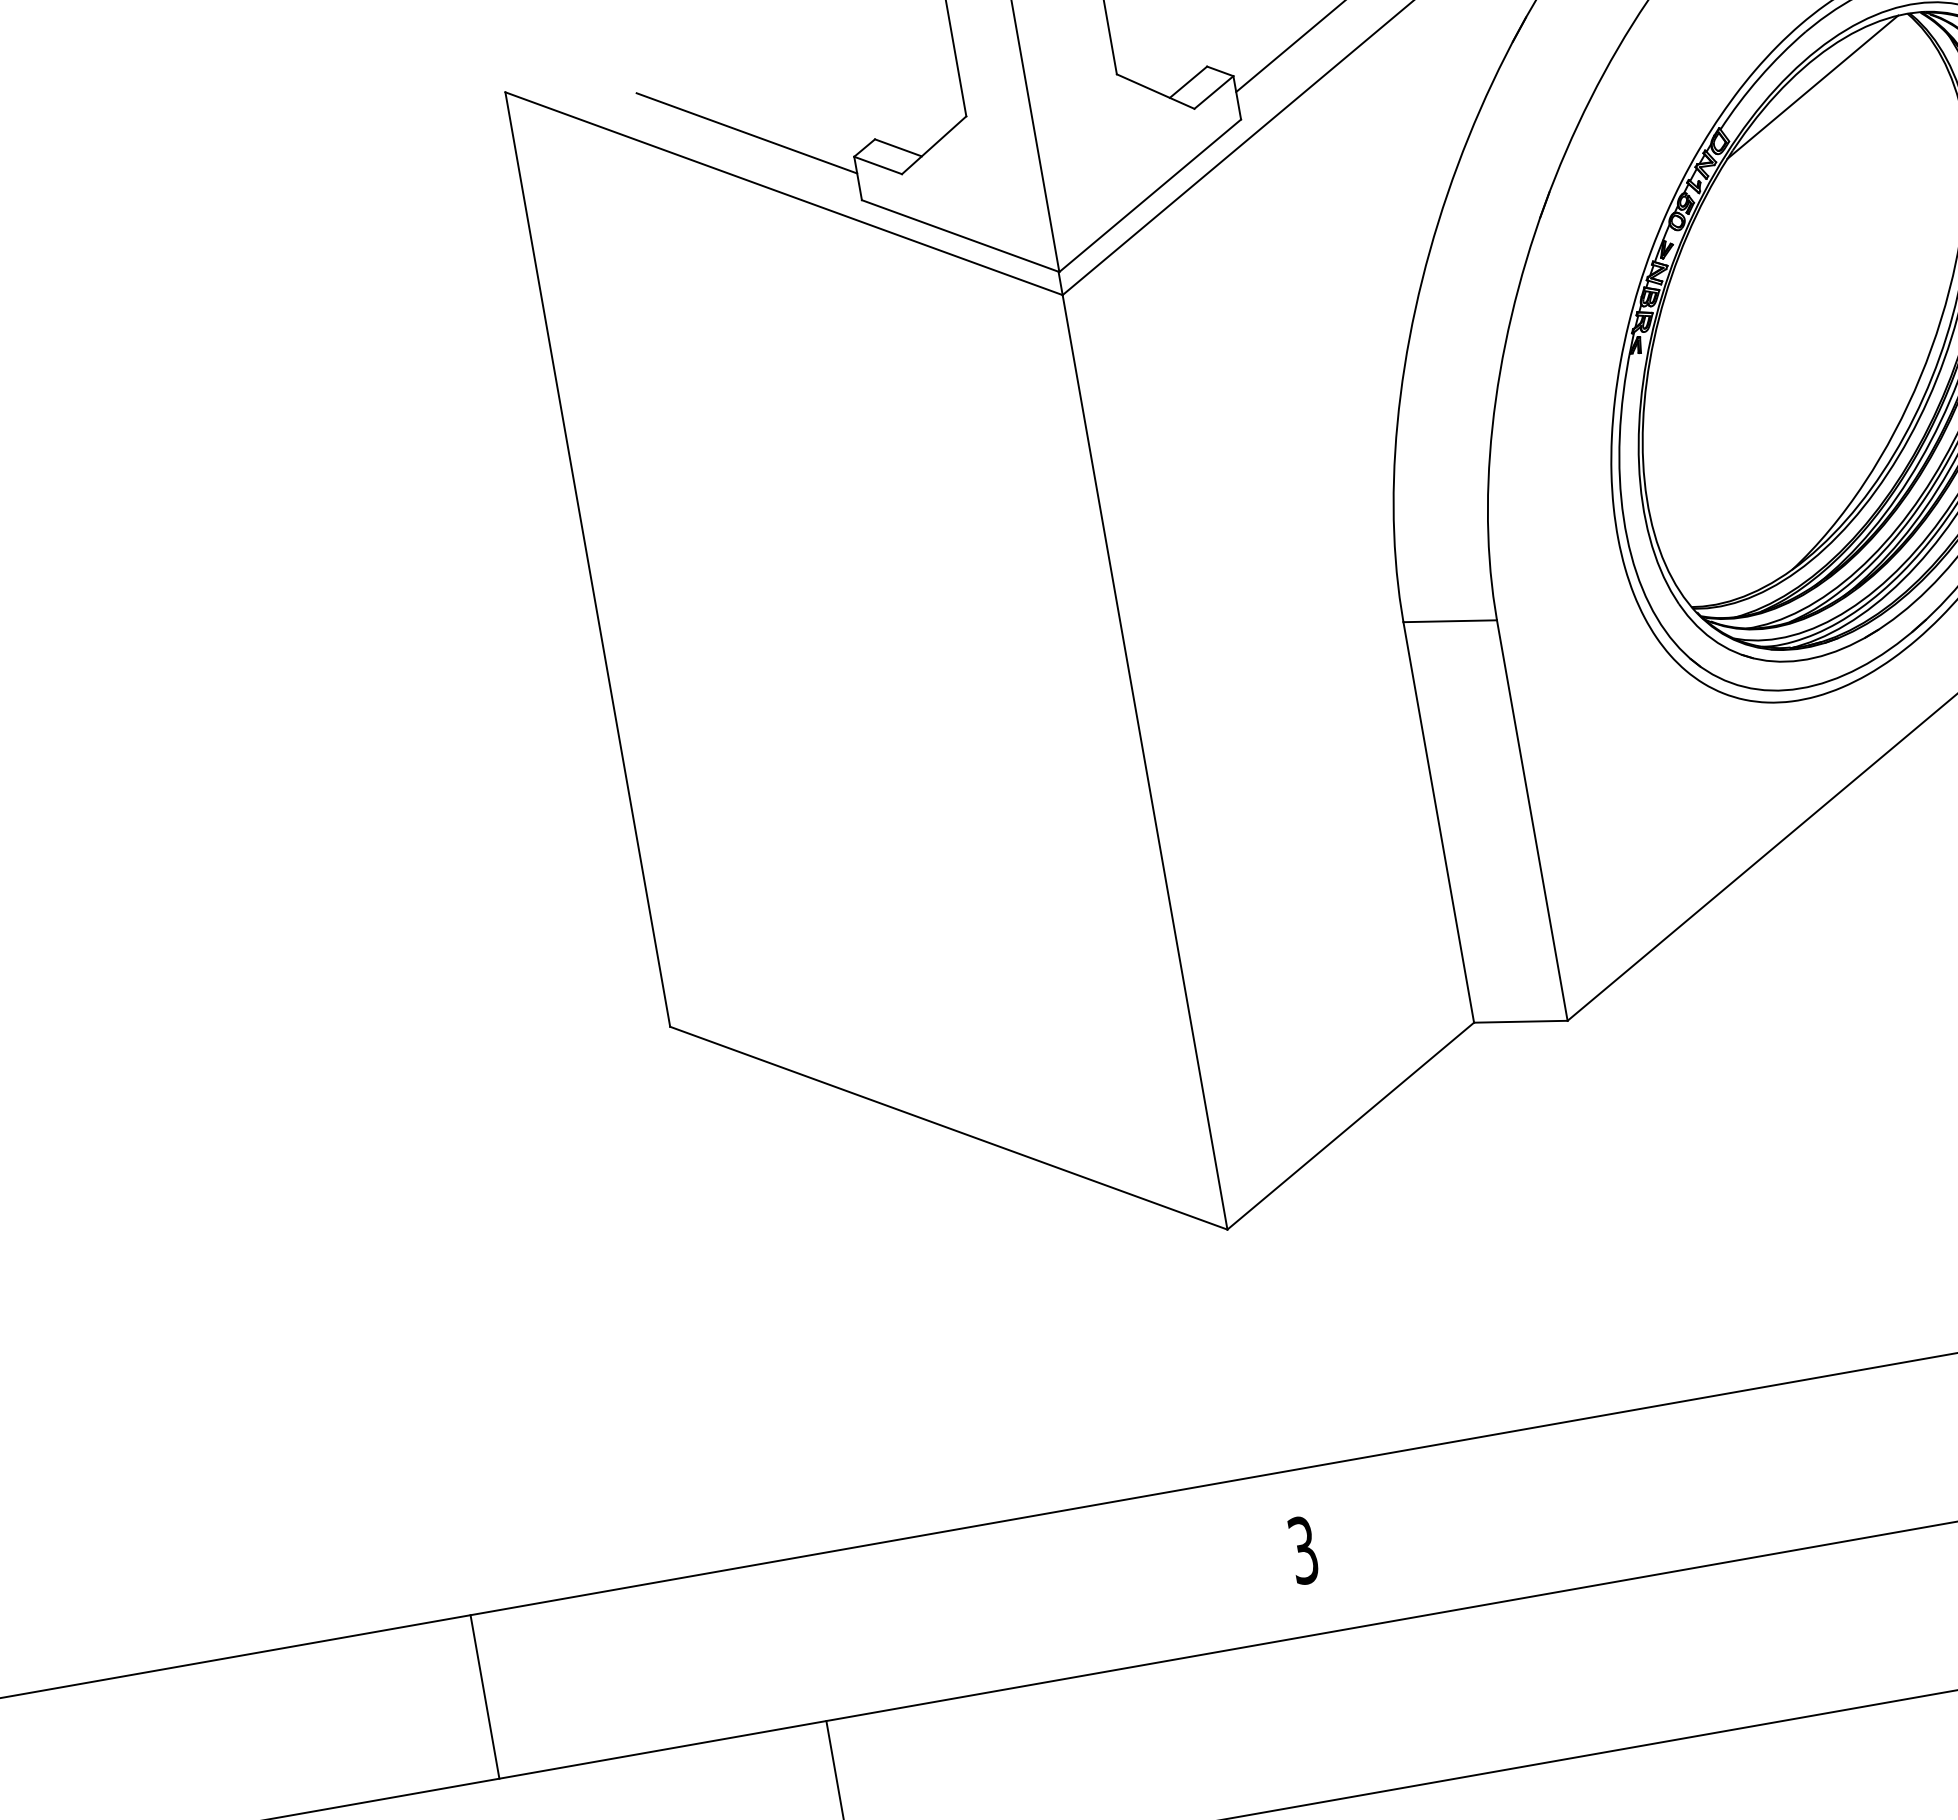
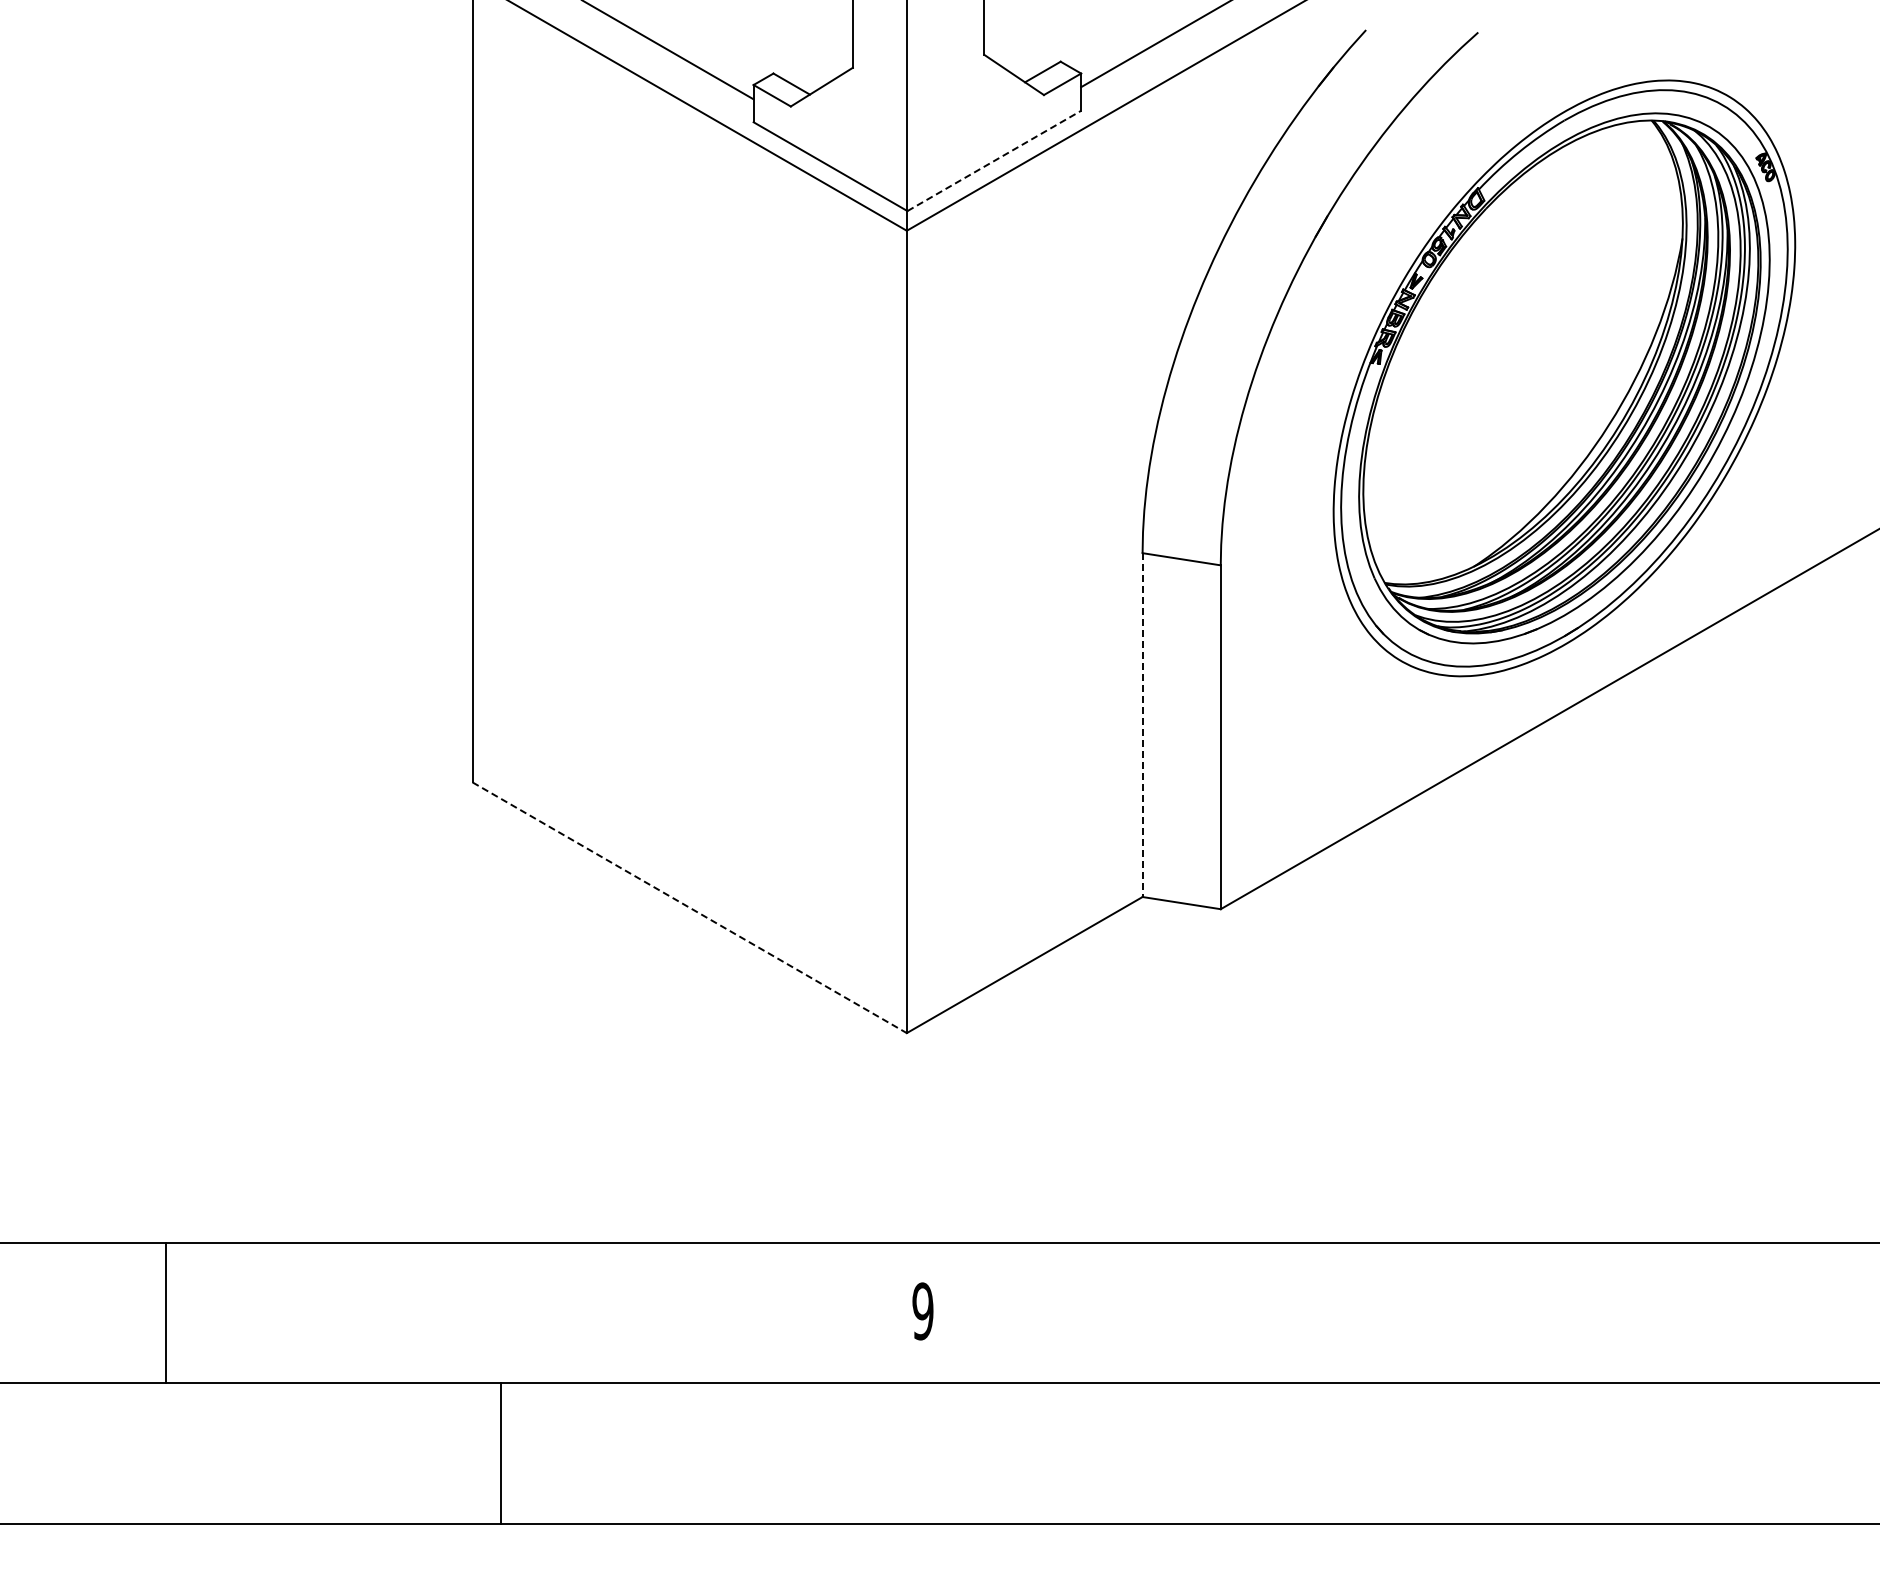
line: (1812, 86) -> (1561, 167), removed
line: (1150, 195) -> (994, 160), solid -> dashed
line: (1438, 822) -> (1142, 725), solid -> dashed
line: (948, 1127) -> (689, 907), solid -> dashed
text: (1302, 1550) -> (922, 1311), 3 -> 9
line: (485, 1697) -> (166, 1313), moved

